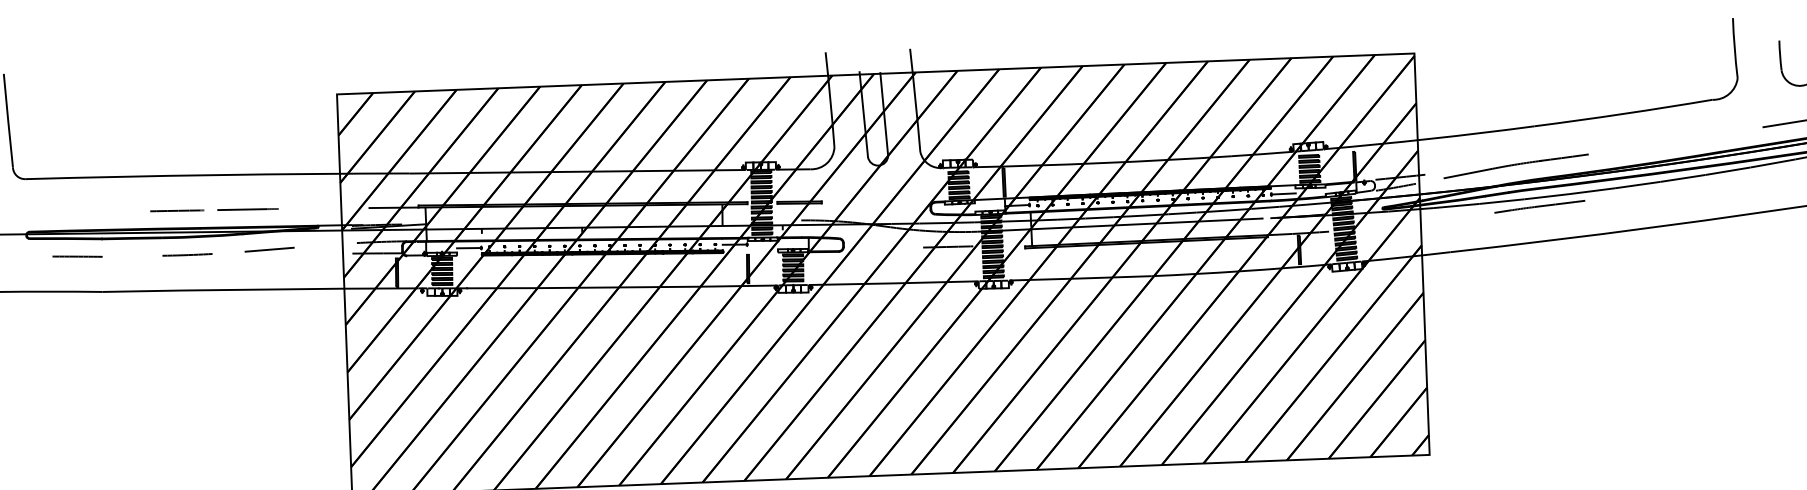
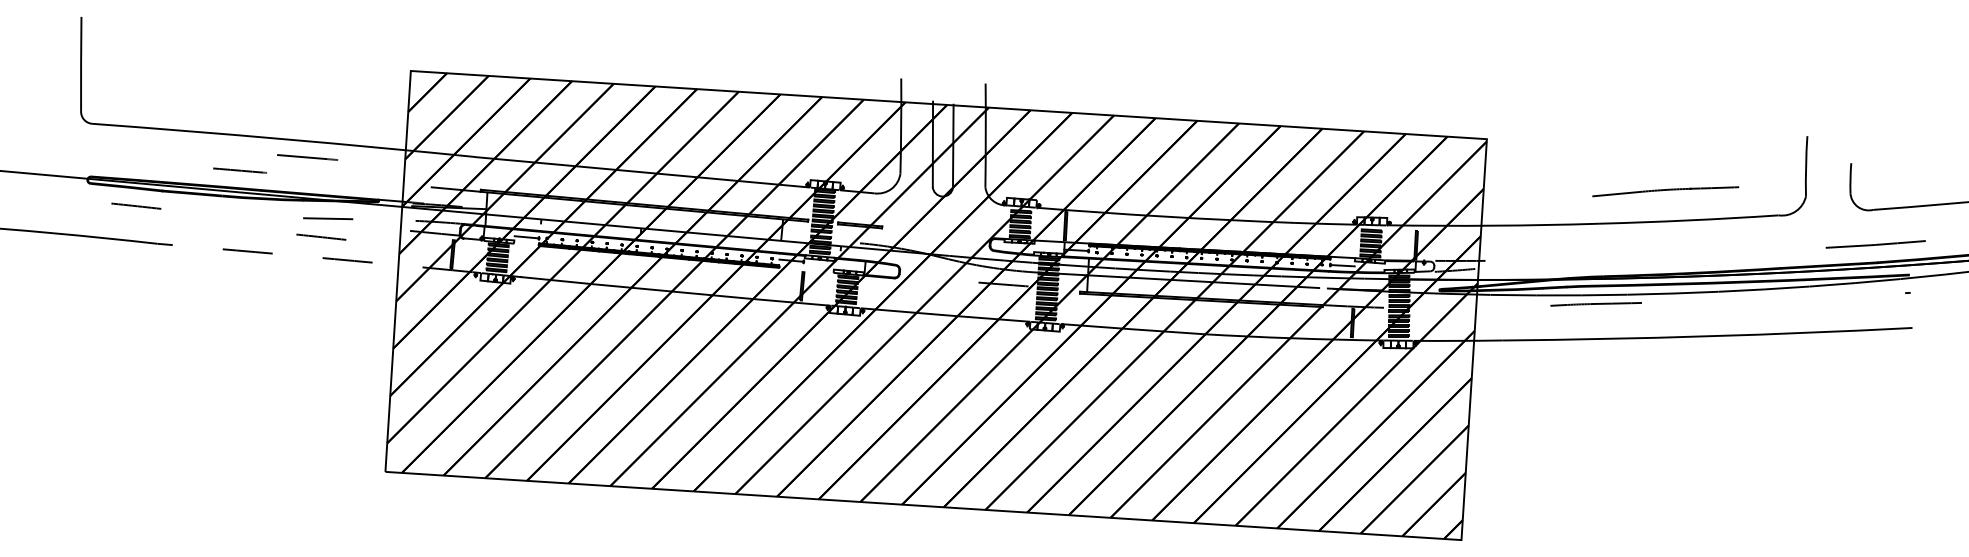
part: (1515, 166) -> (1665, 191), moved
line: (247, 209) -> (307, 157), moved
line: (187, 254) -> (245, 215), removed
line: (264, 268) -> (321, 236), added
arc: (259, 289) -> (314, 257), solid -> dashed

